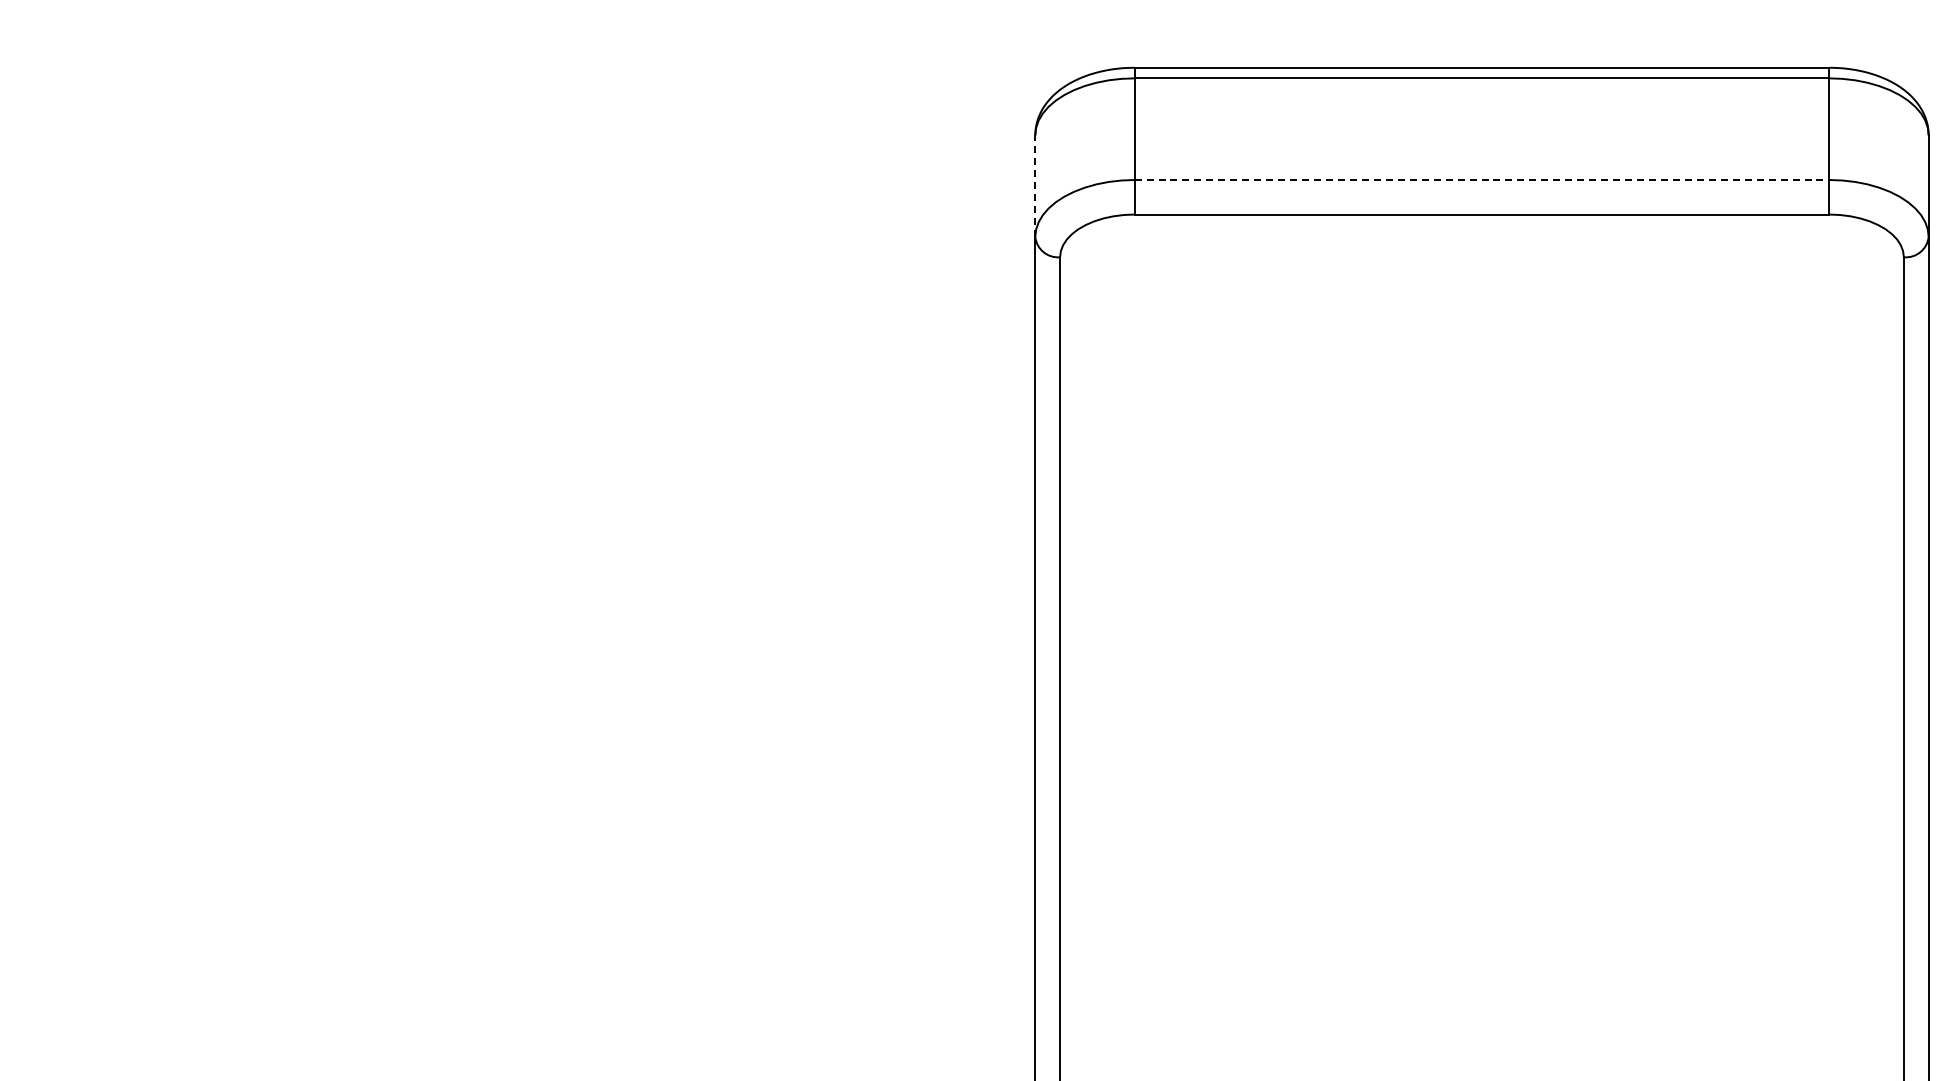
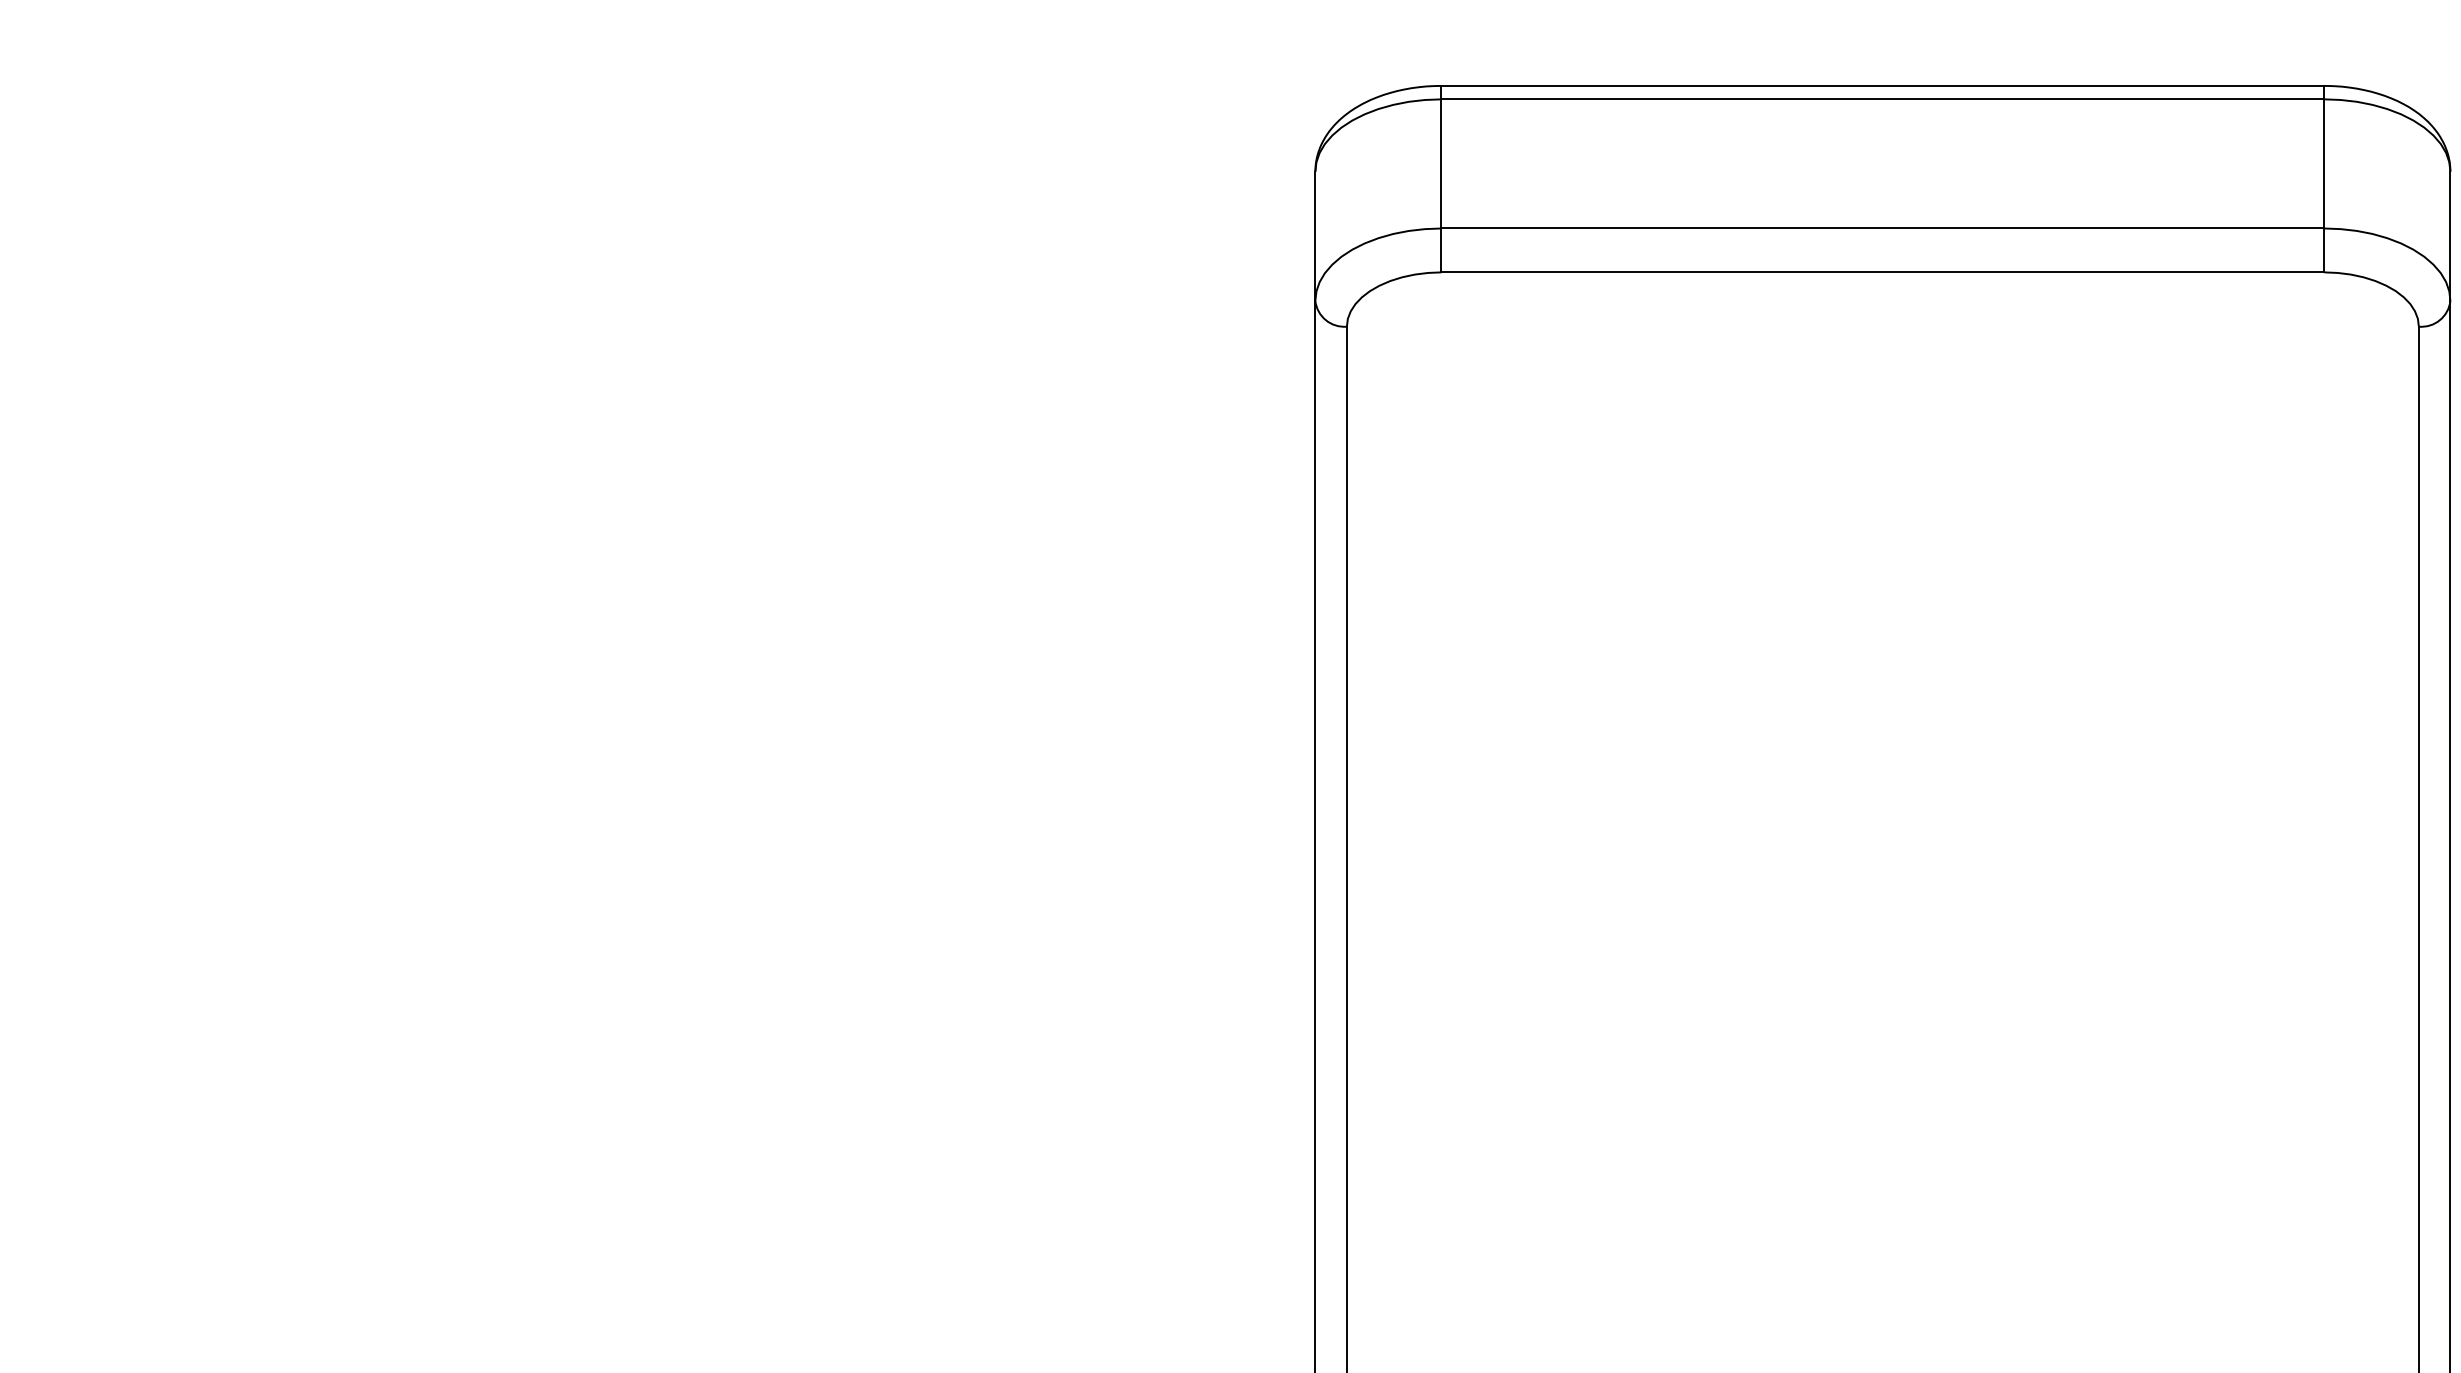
line: (1482, 180) -> (1883, 229), dashed -> solid
line: (1035, 186) -> (1315, 236), dashed -> solid

